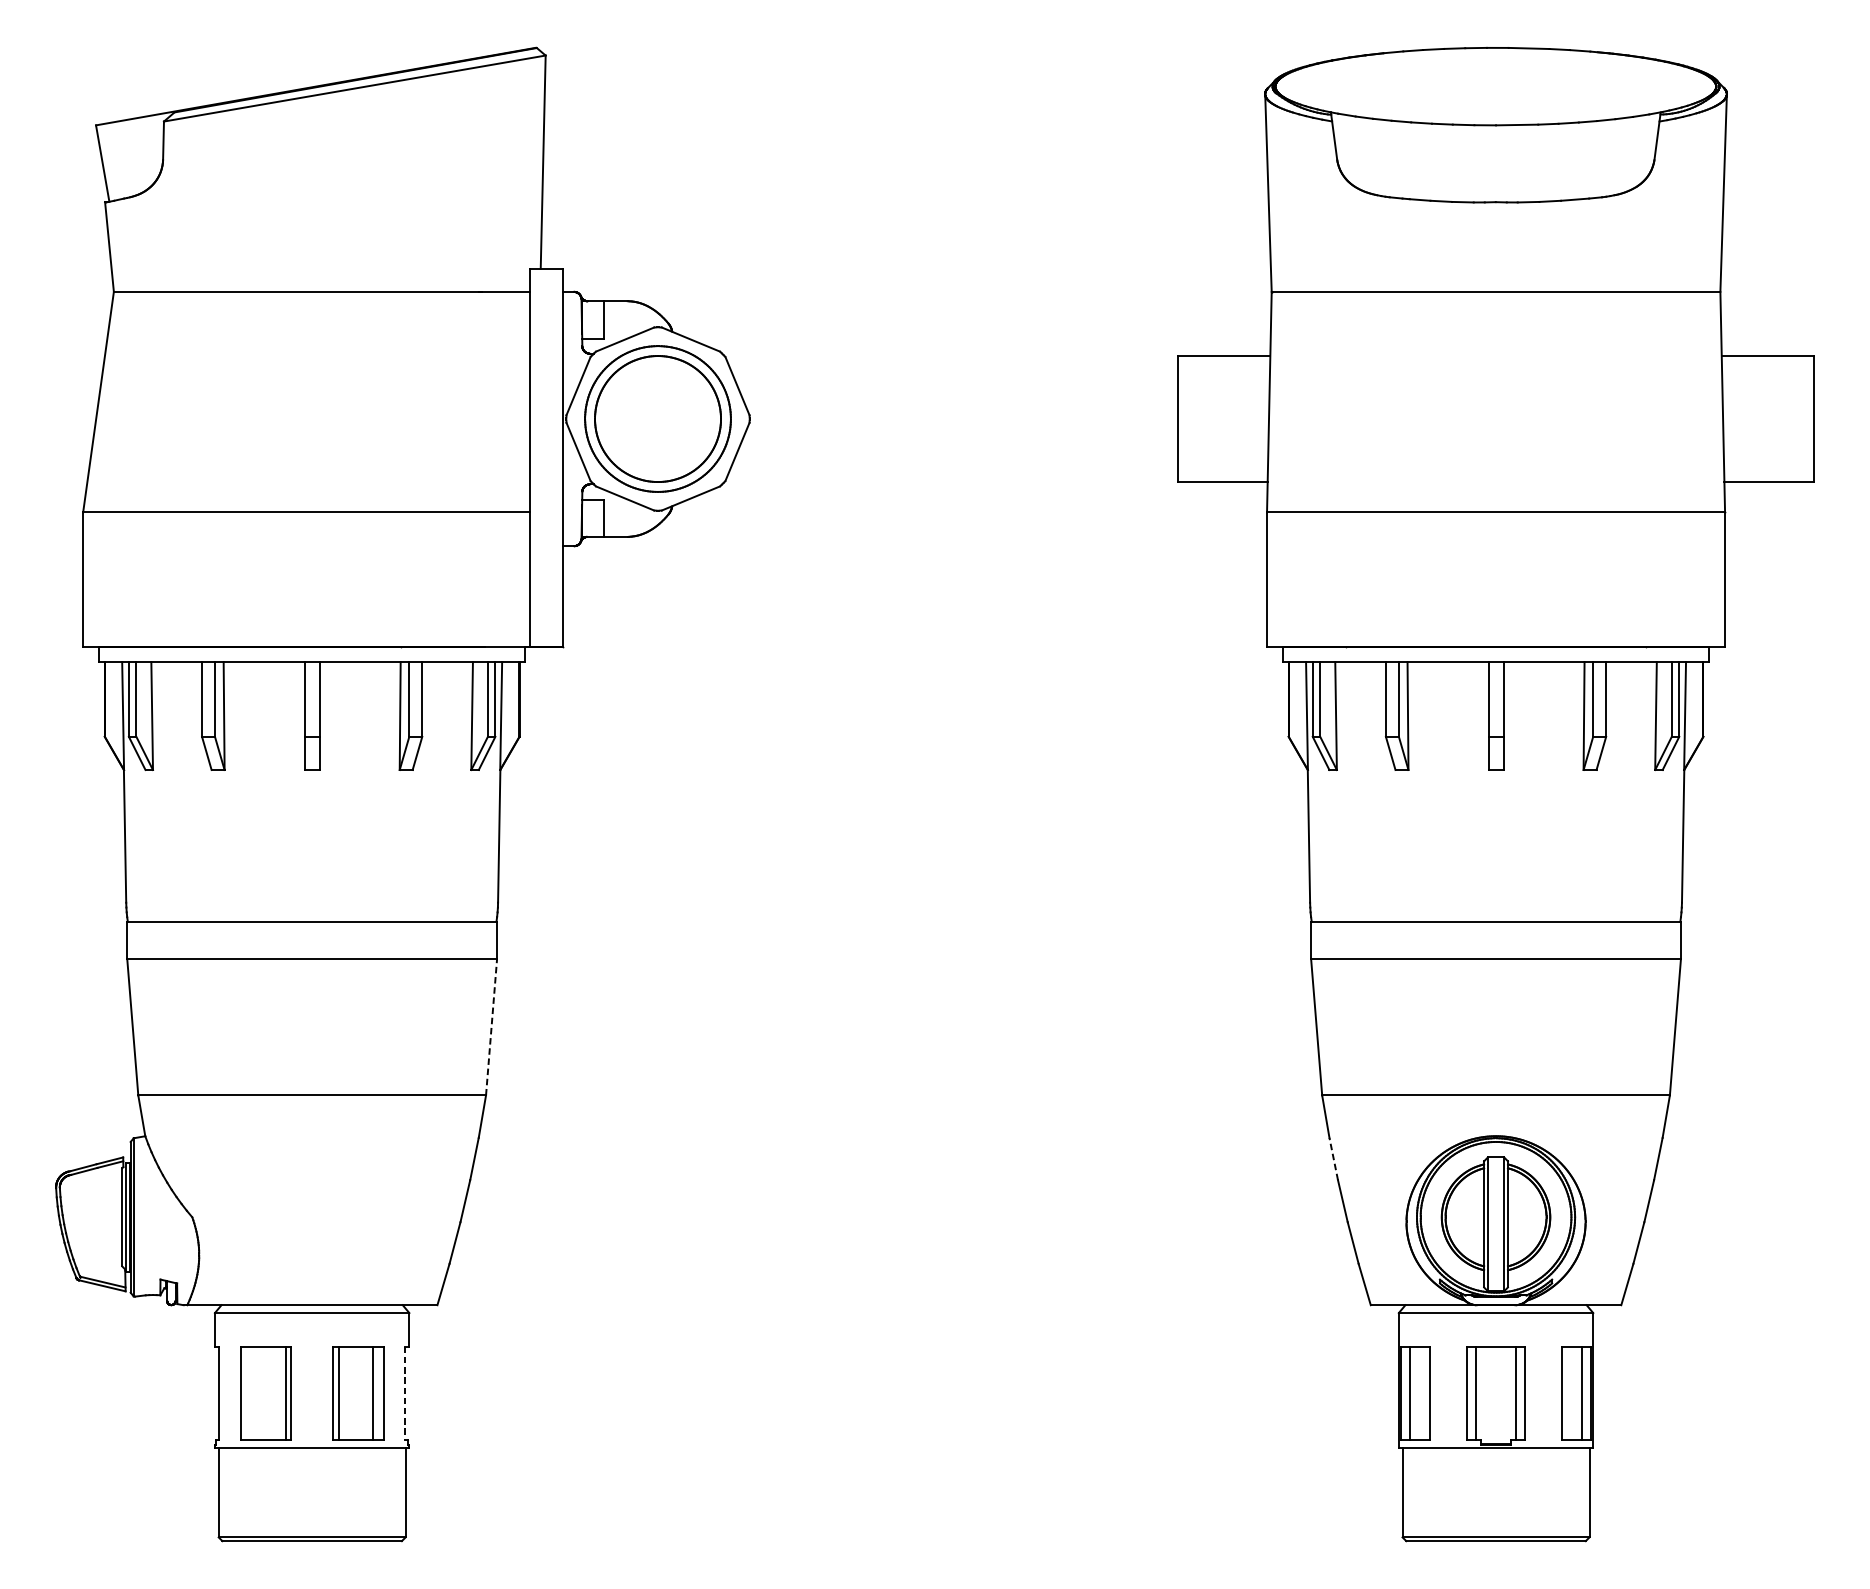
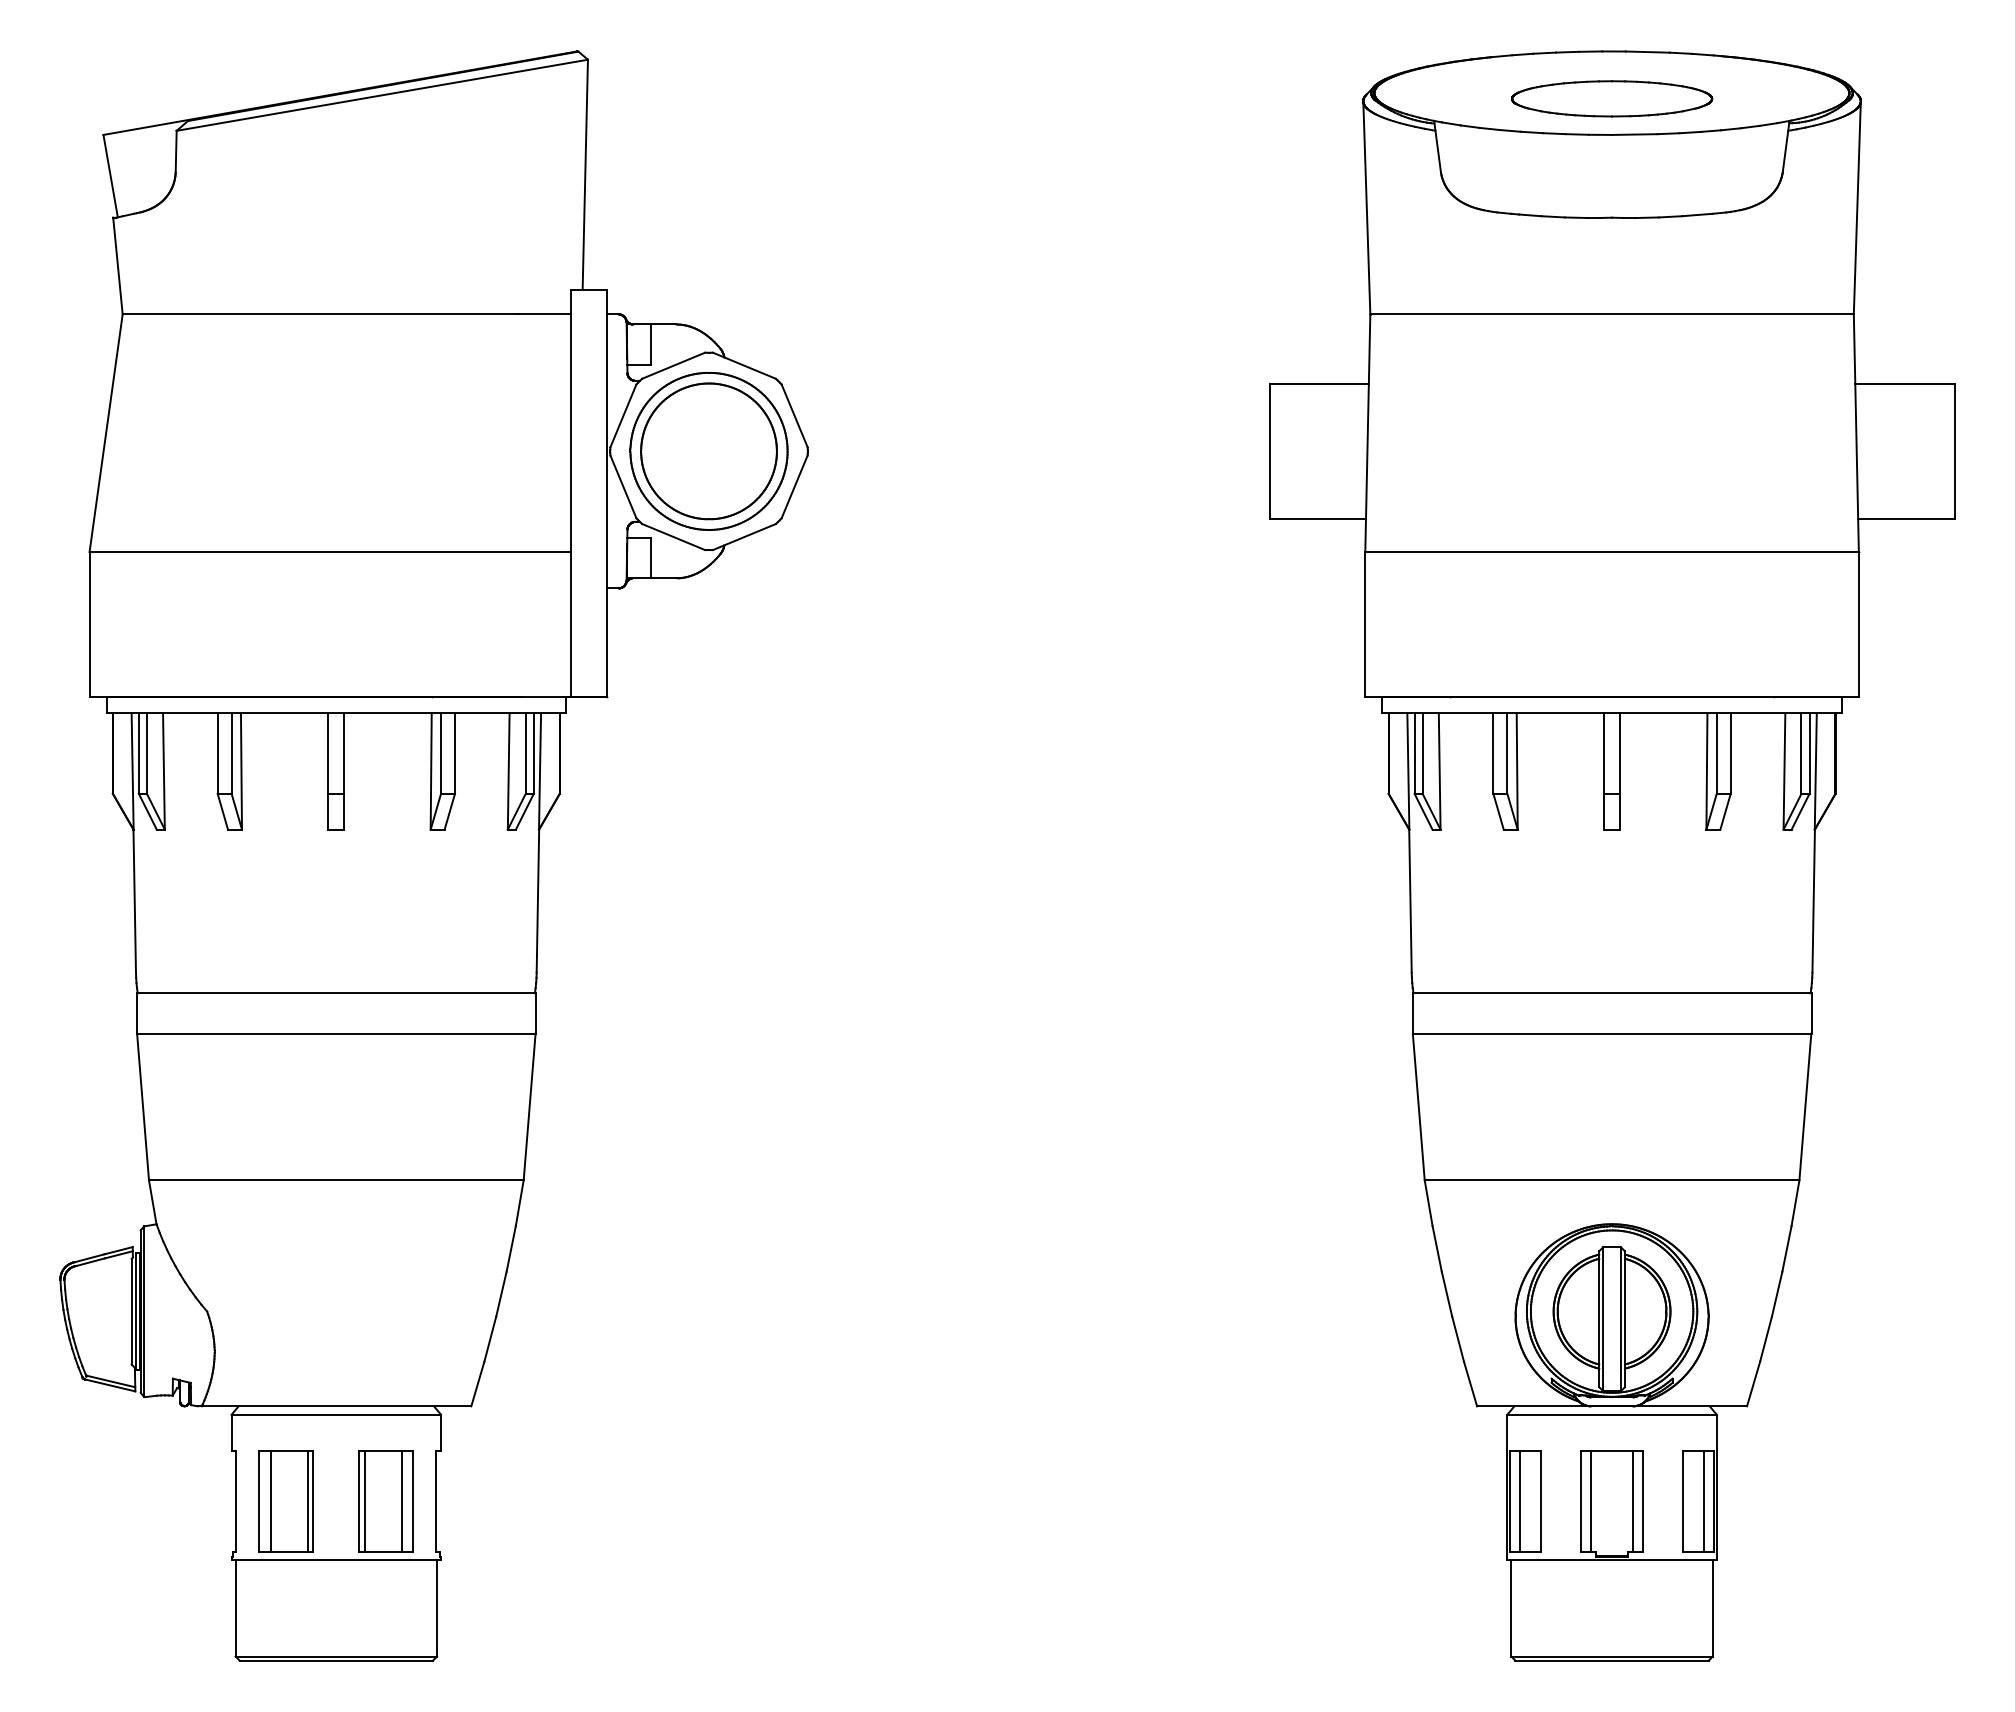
part: (1496, 91) -> (1612, 98), added
line: (491, 1026) -> (529, 1106), dashed -> solid
line: (1334, 1158) -> (1437, 1248), dashed -> solid
line: (251, 1393) -> (270, 1501), added
line: (405, 1393) -> (436, 1501), dashed -> solid

